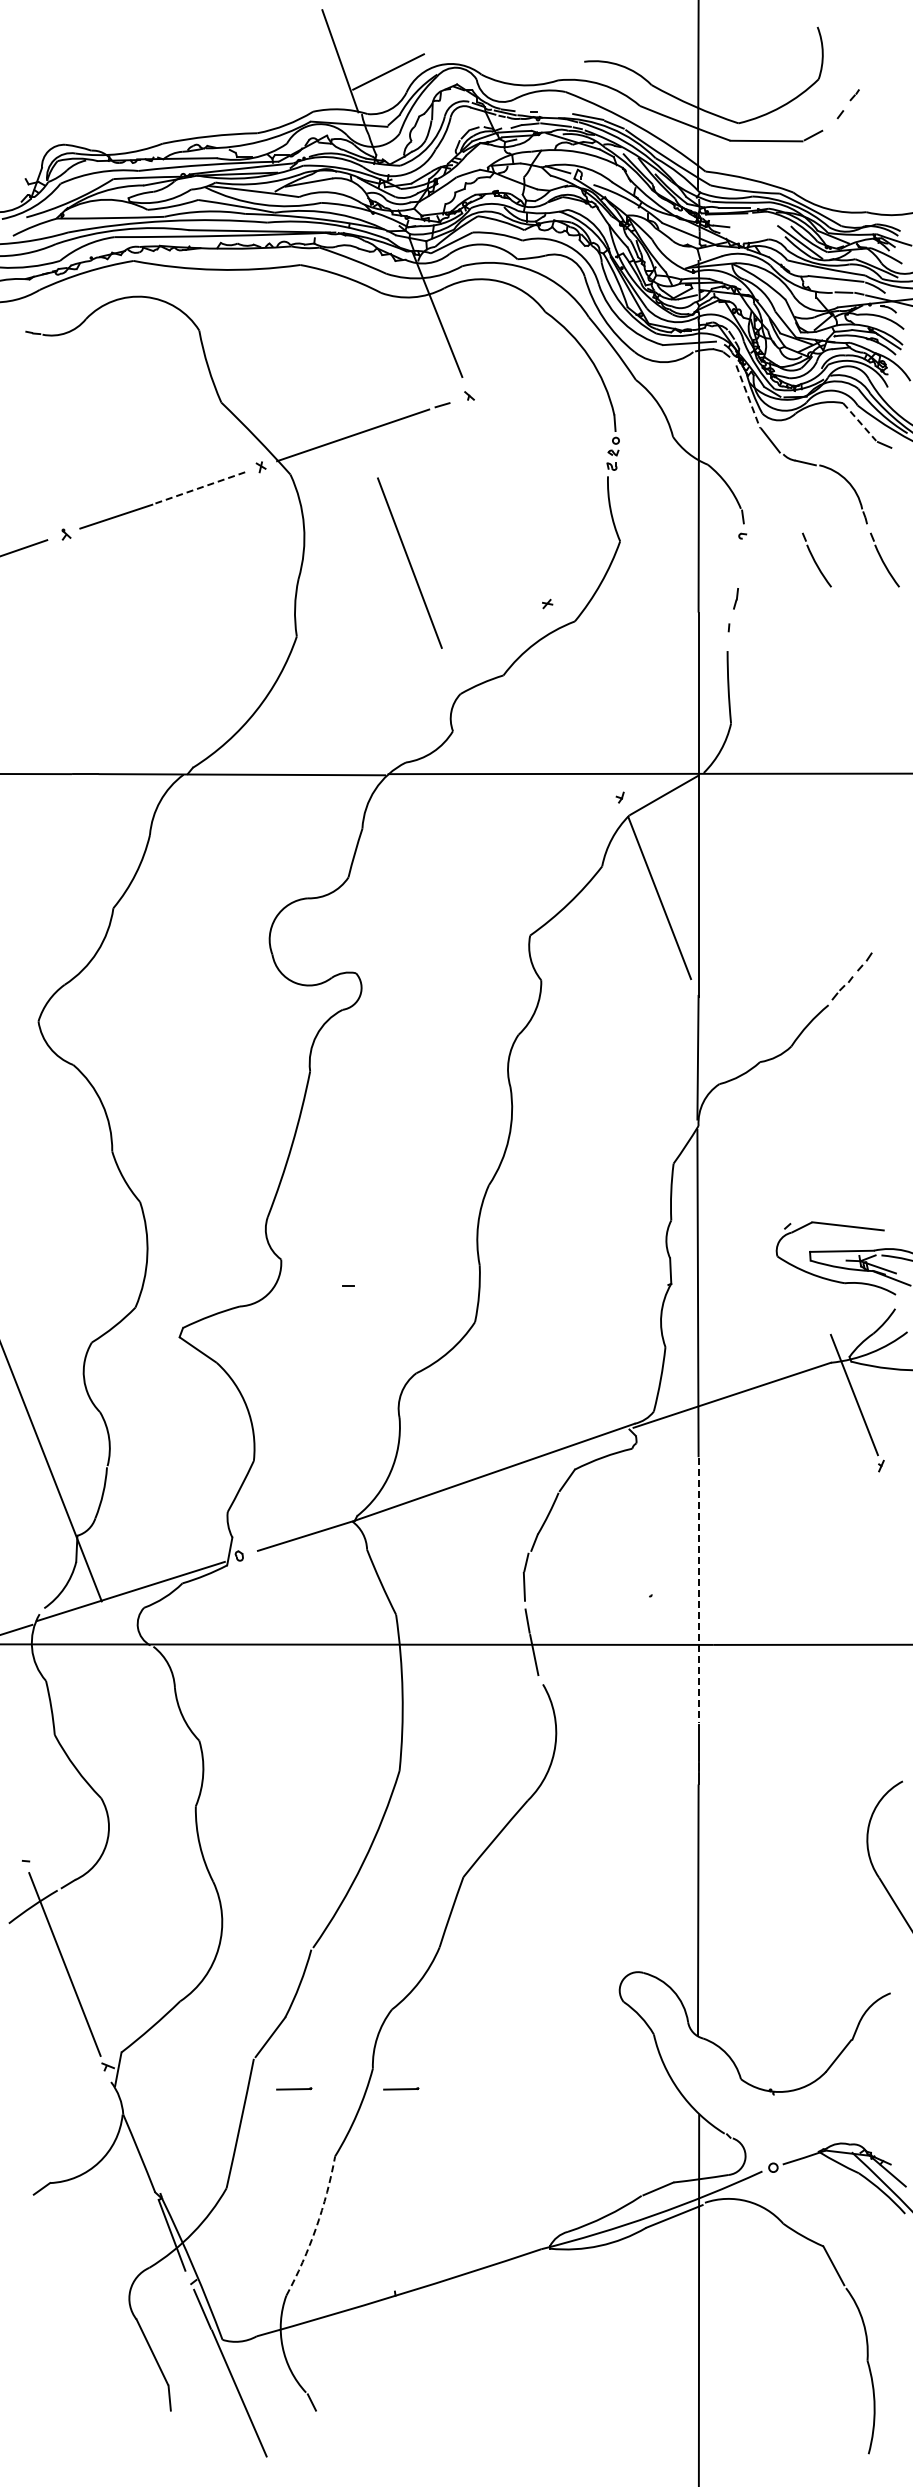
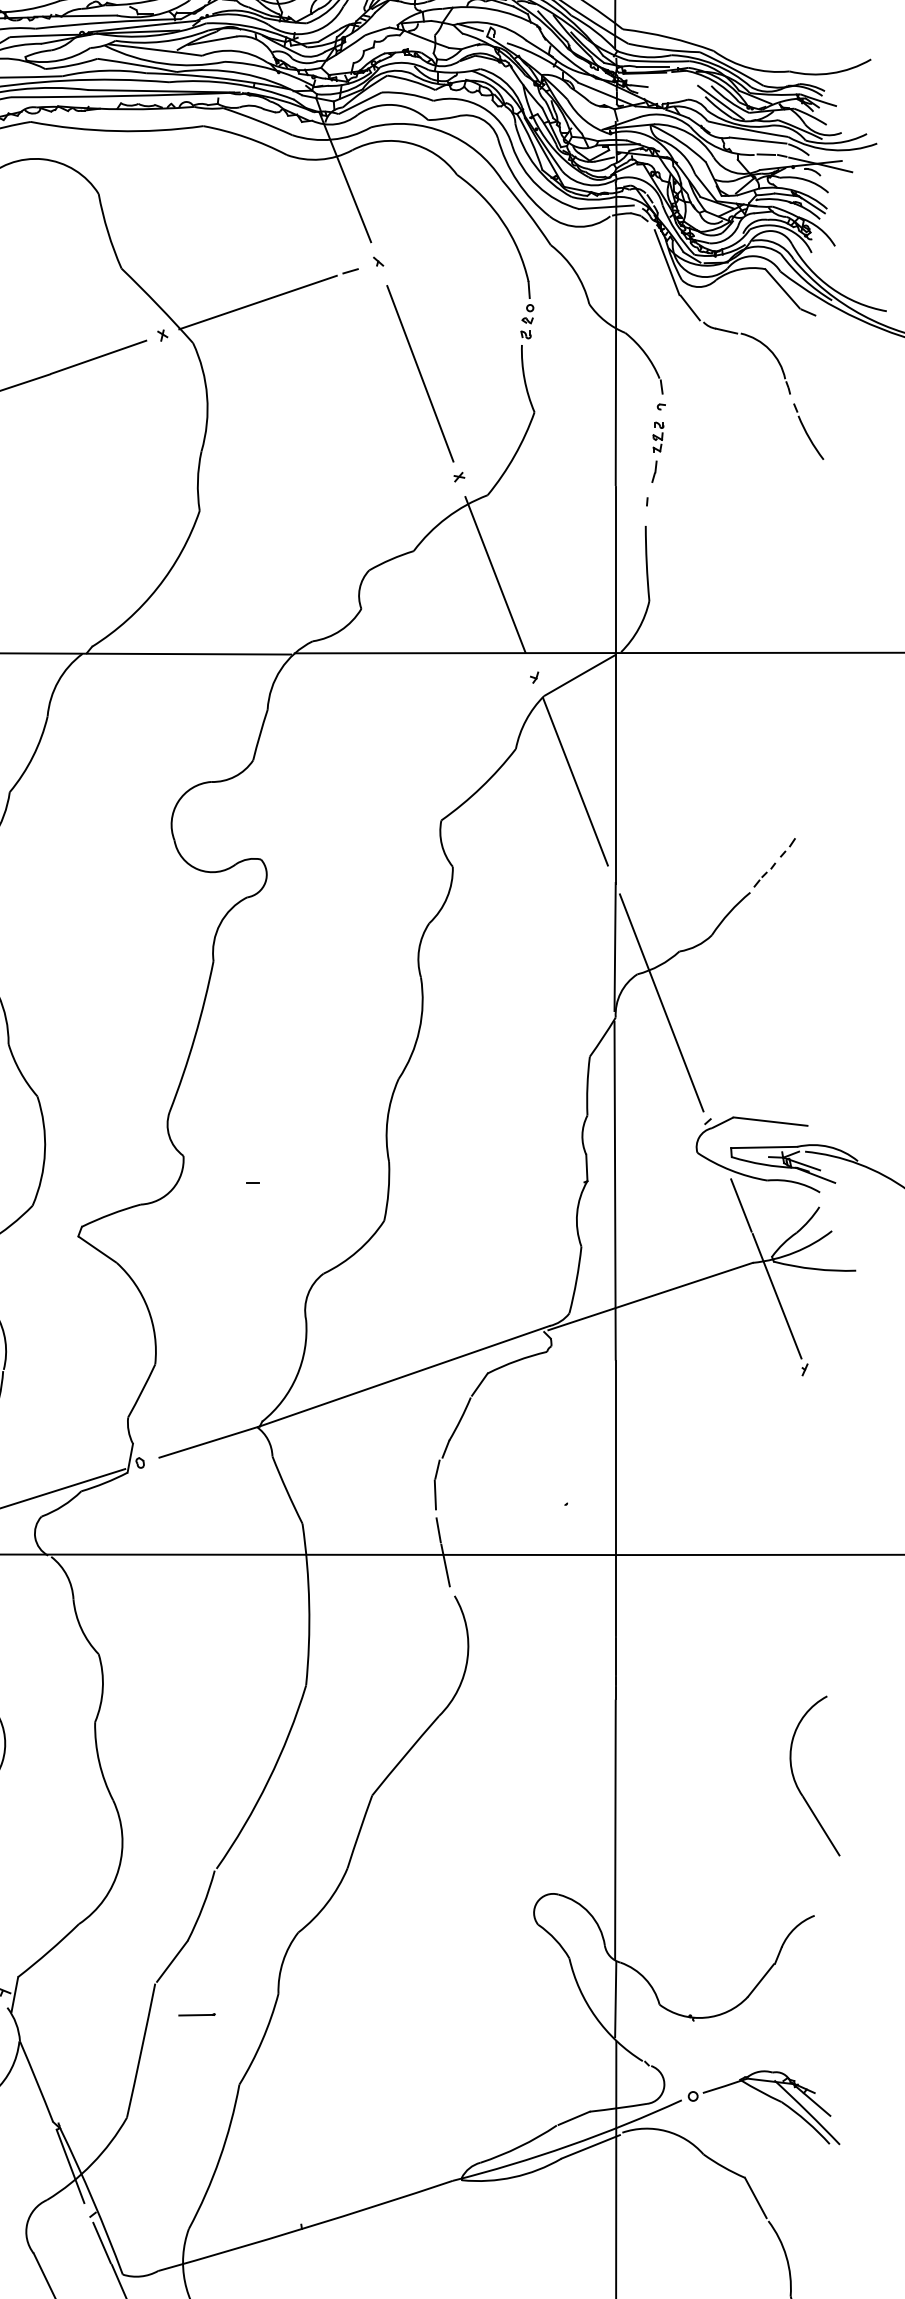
line: (748, 396) -> (667, 262), dashed -> solid
line: (860, 422) -> (783, 289), dashed -> solid
line: (199, 488) -> (98, 357), dashed -> solid
part: (816, 559) -> (737, 431), removed
line: (409, 562) -> (419, 373), moved
part: (739, 565) -> (658, 437), added
line: (582, 698) -> (495, 575), added
line: (742, 1111) -> (661, 1002), added
line: (819, 1307) -> (740, 1205), added
line: (698, 1590) -> (615, 1498), dashed -> solid
line: (698, 2073) -> (615, 1998), added
line: (401, 2088) -> (308, 2014), removed
arc: (316, 2227) -> (220, 2158), dashed -> solid

